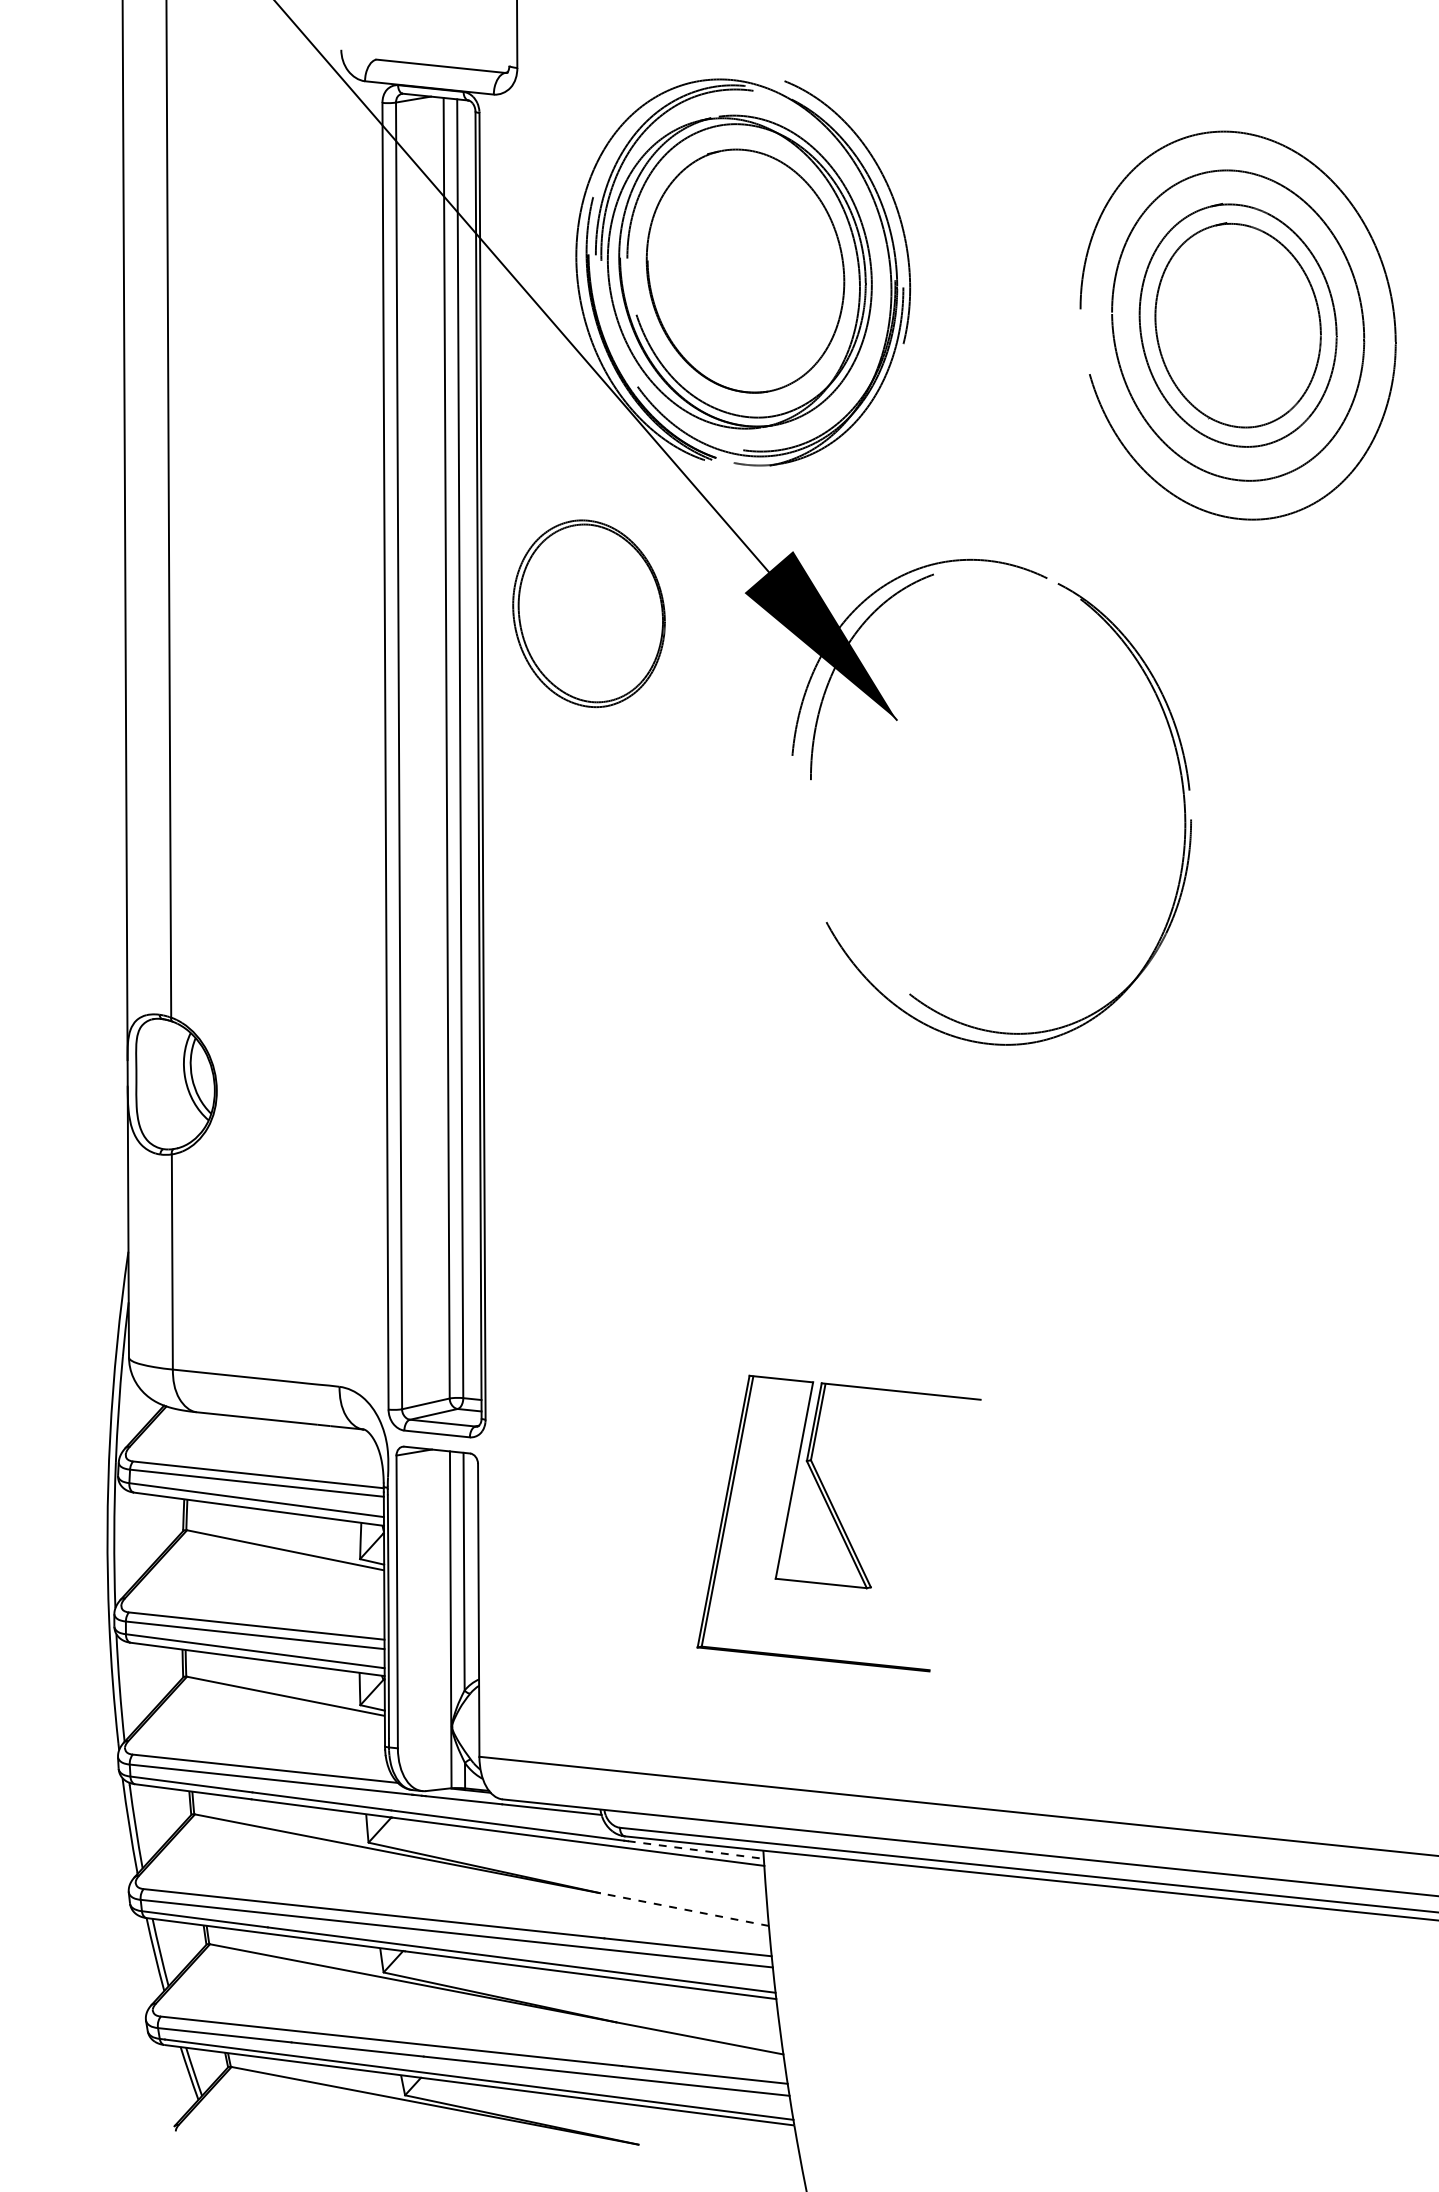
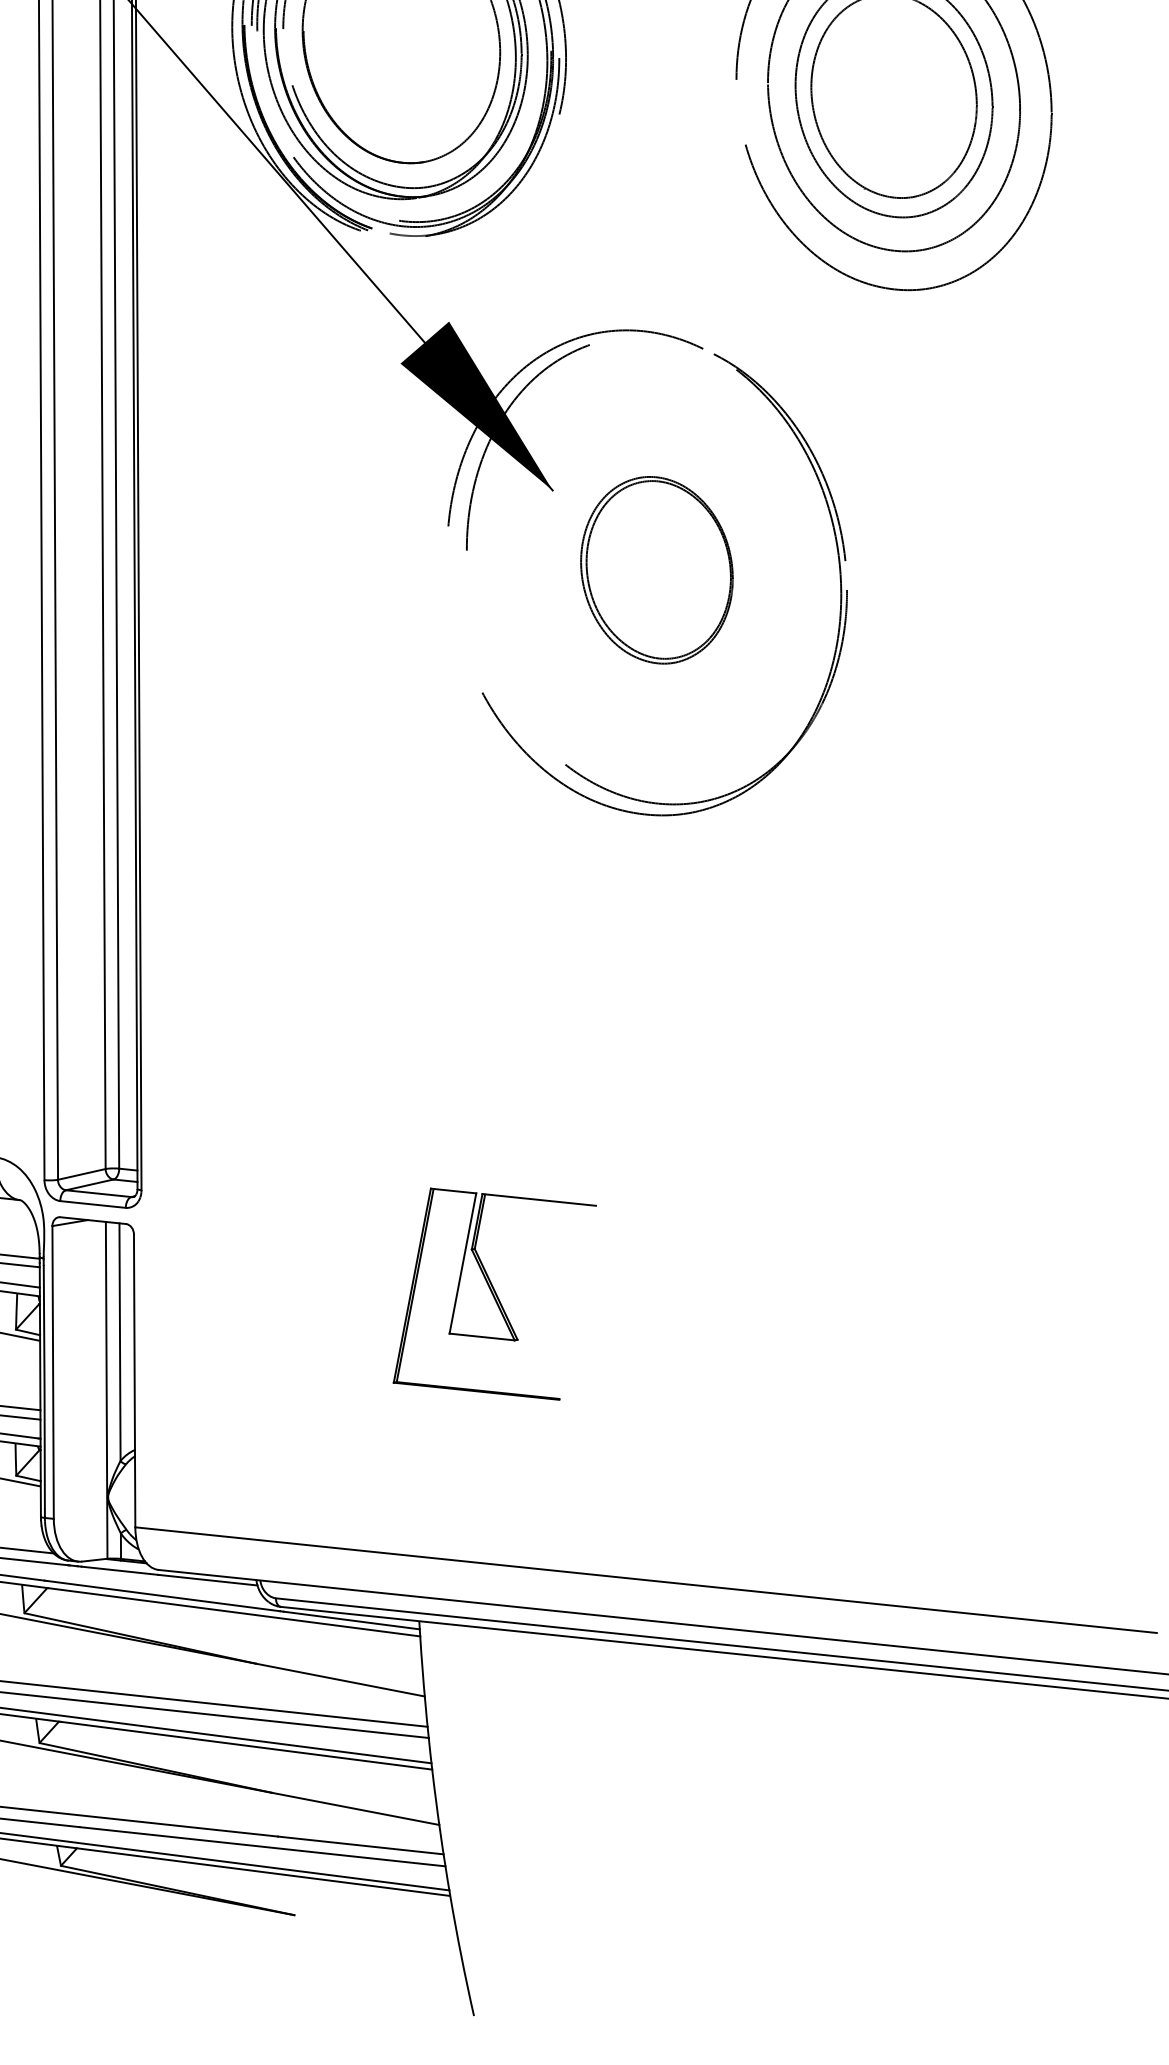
part: (588, 613) -> (656, 570), moved
part: (838, 1523) -> (494, 1294), size x0.71
line: (695, 1850) -> (351, 1621), dashed -> solid
line: (684, 1909) -> (340, 1680), dashed -> solid

